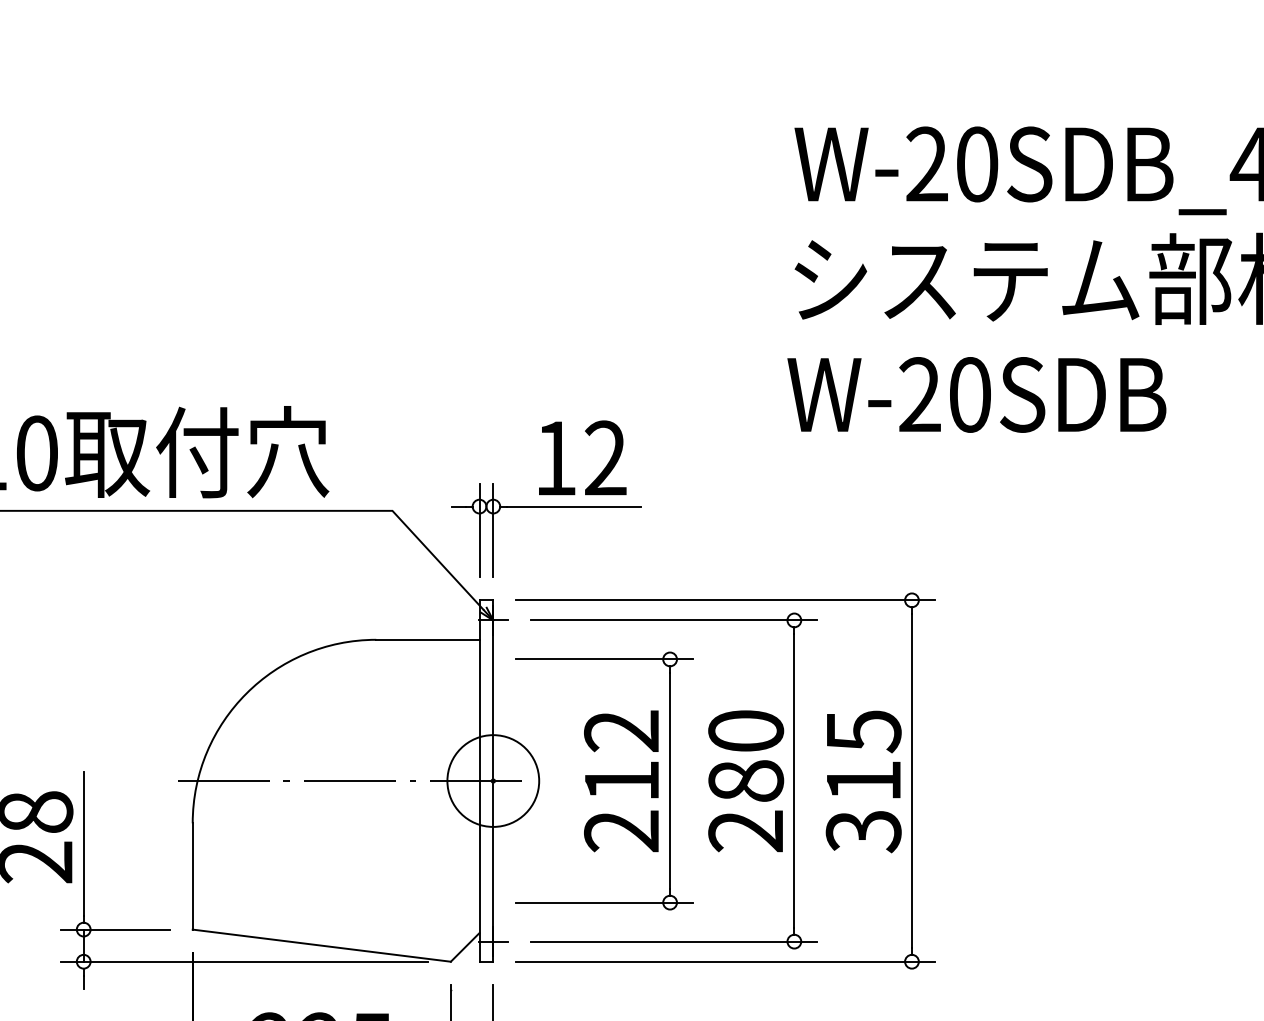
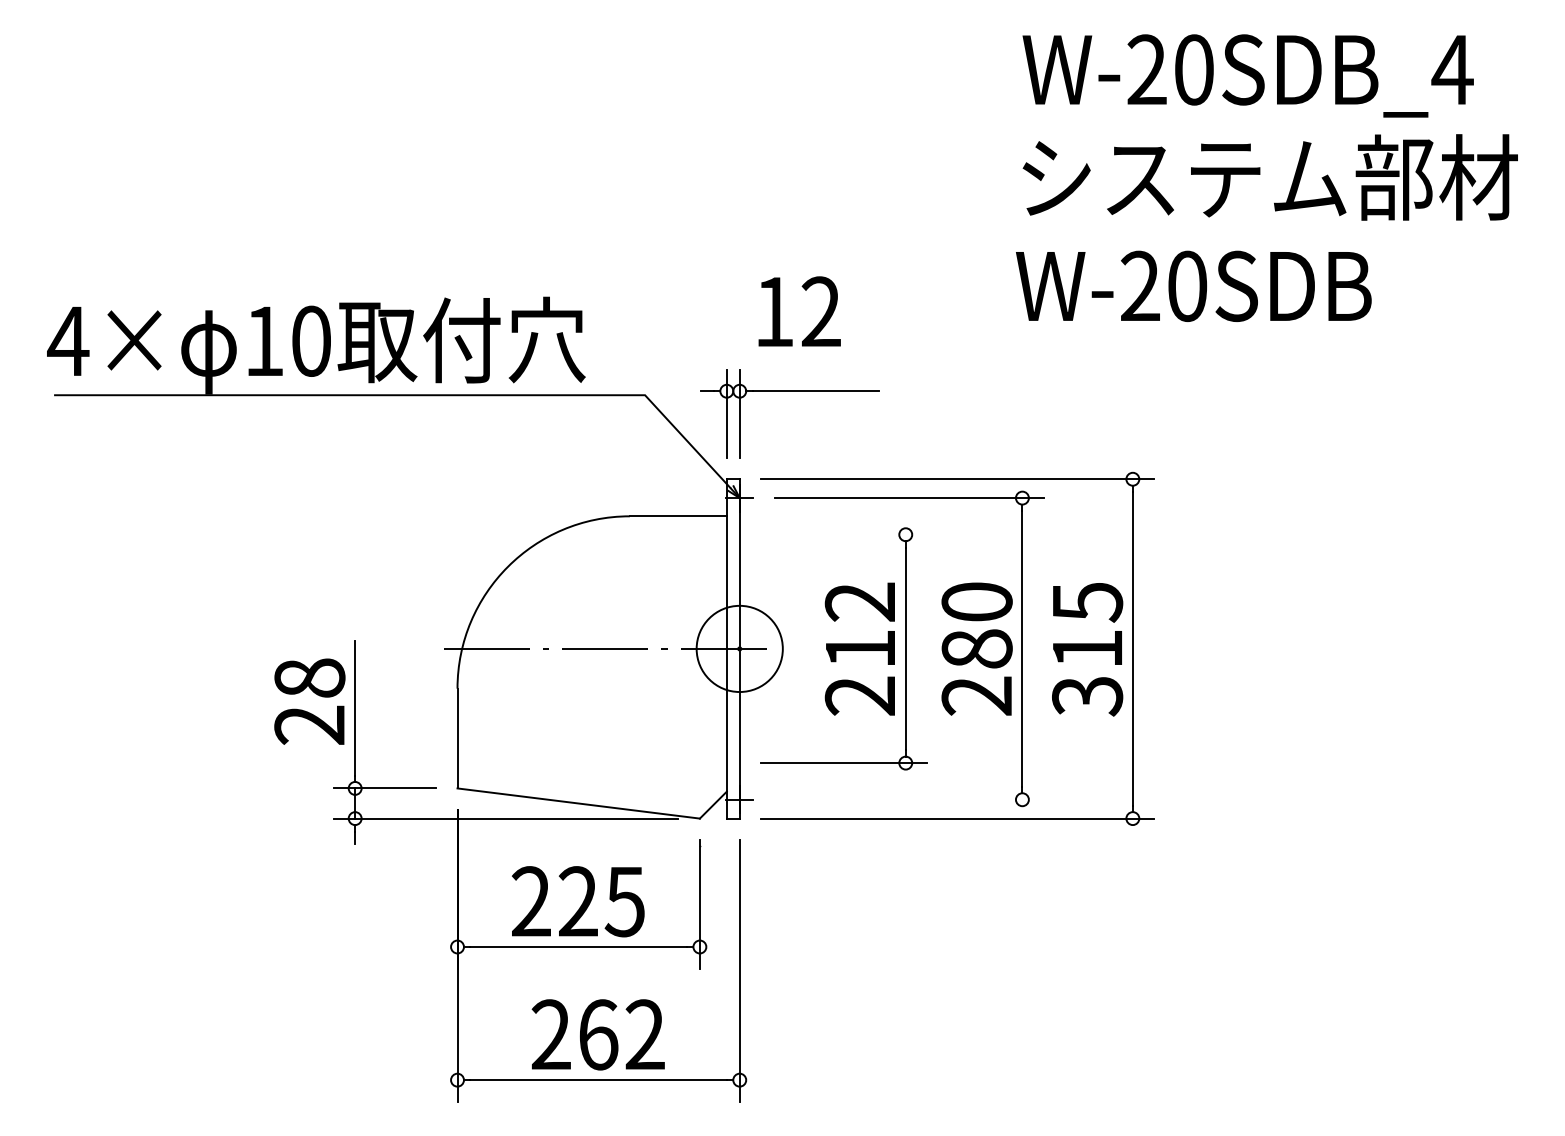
text: (582, 457) -> (799, 311), moved
line: (604, 659) -> (844, 534), removed
line: (673, 941) -> (908, 799), removed

